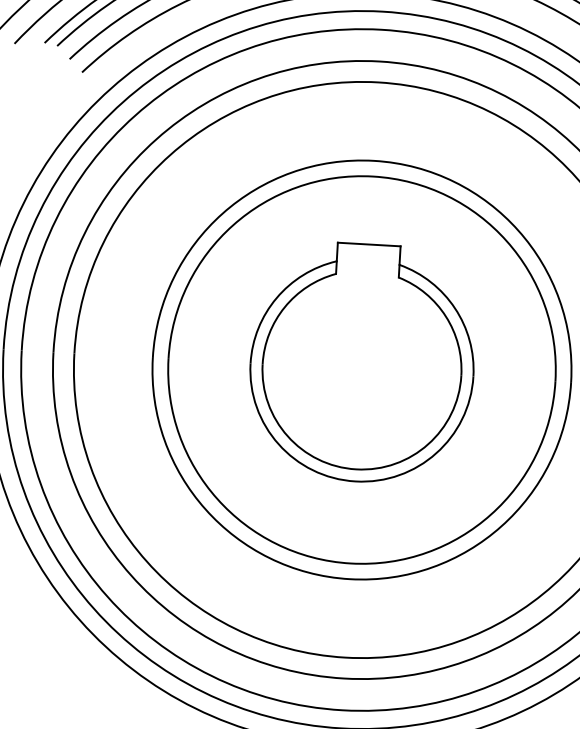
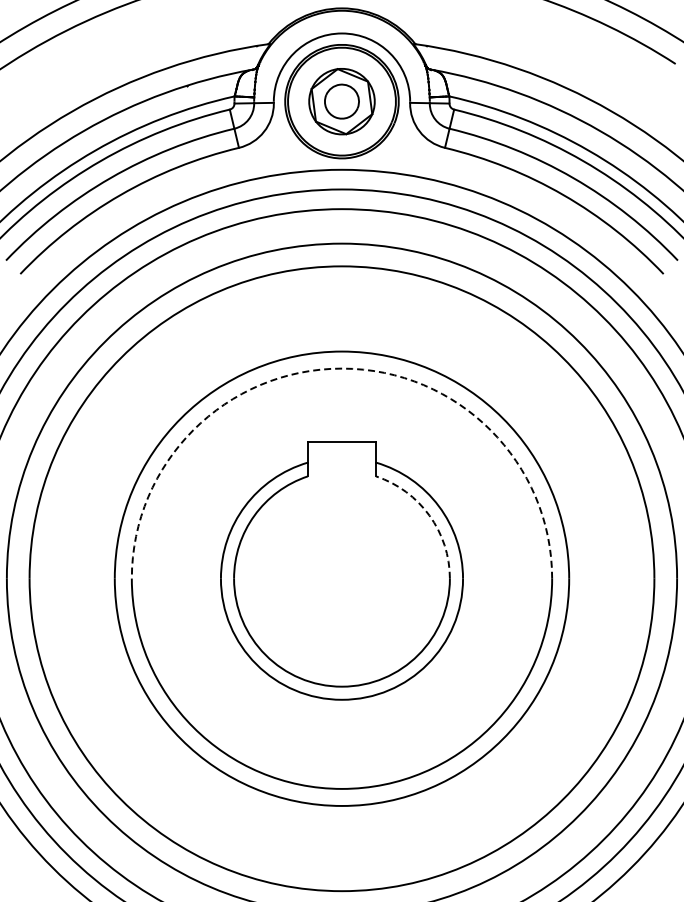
arc: (372, 176) -> (341, 368), solid -> dashed
arc: (445, 316) -> (429, 515), solid -> dashed

